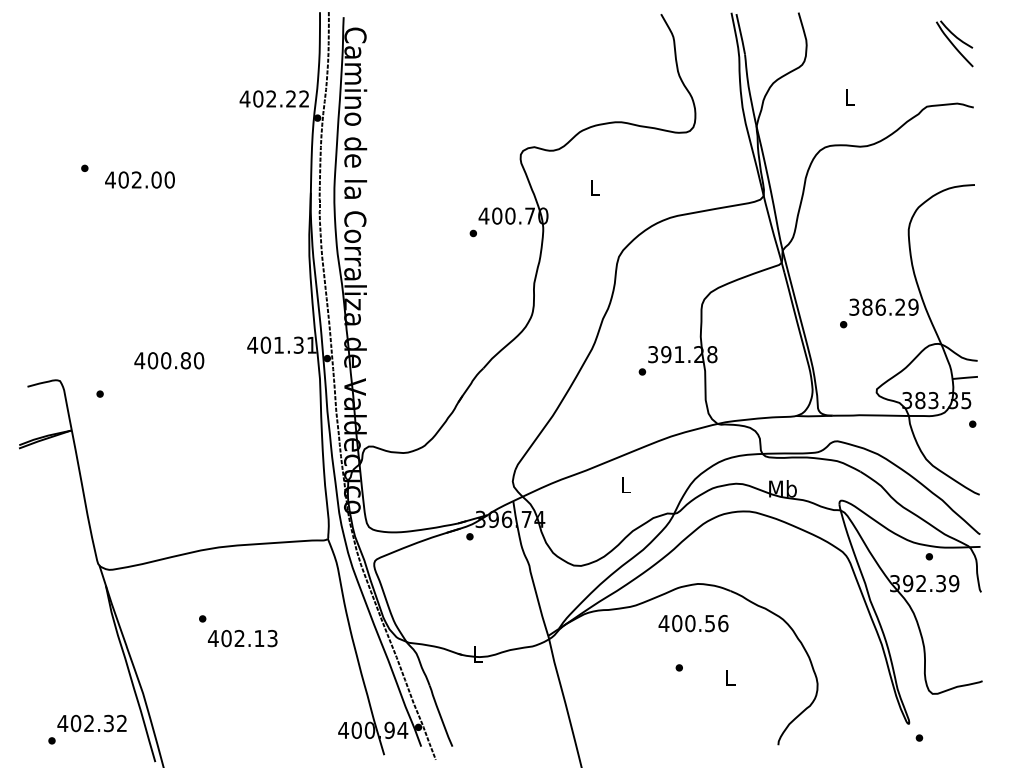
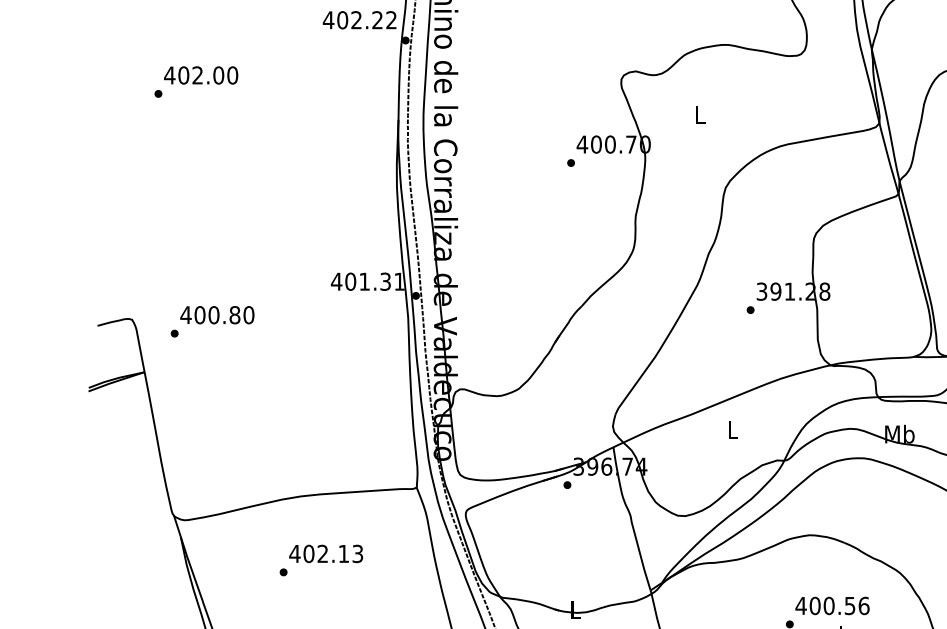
text: (139, 179) -> (200, 74), moved
text: (169, 360) -> (217, 314), moved
text: (693, 623) -> (832, 605), moved
text: (242, 638) -> (325, 553), moved

